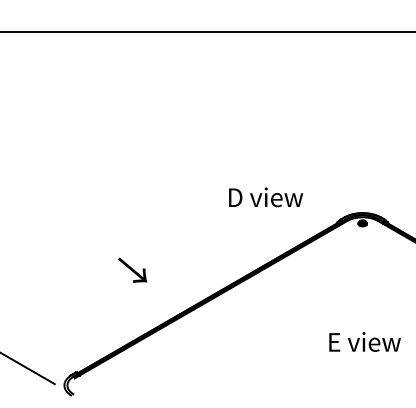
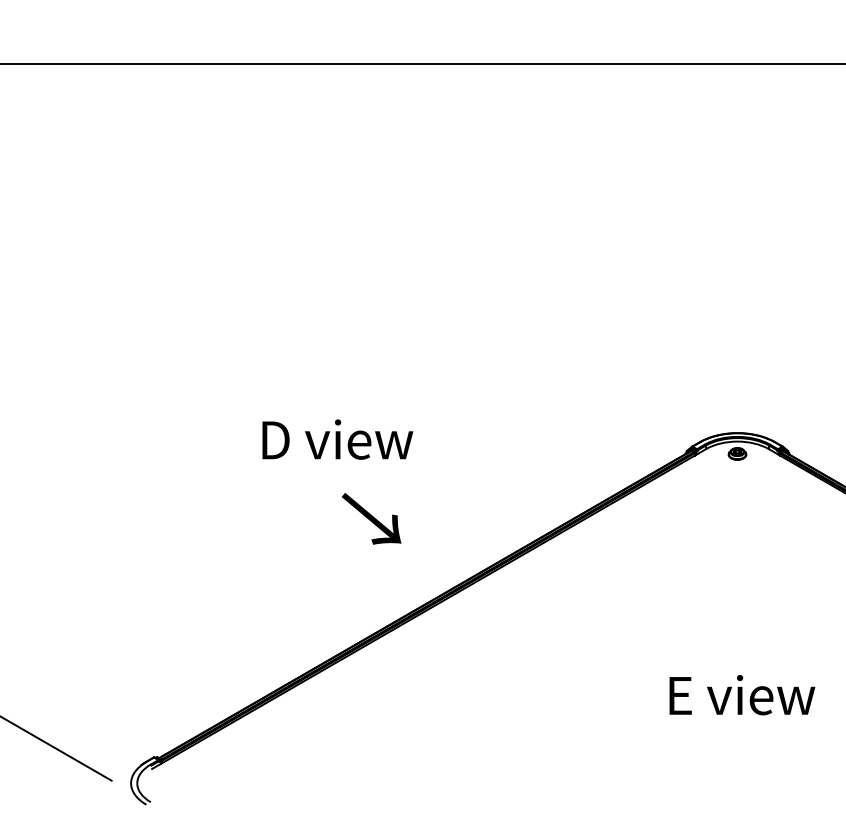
text: (266, 197) -> (338, 439), moved
text: (132, 269) -> (371, 517), moved

